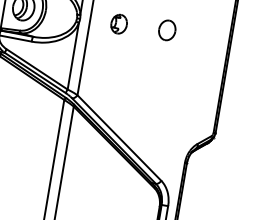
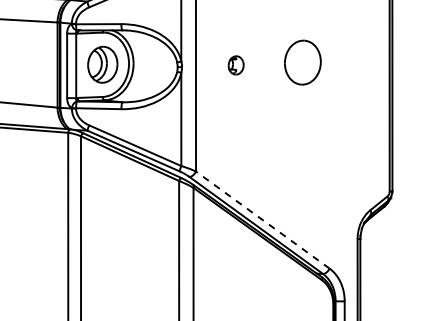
part: (118, 24) -> (235, 65), size x0.7
part: (167, 30) -> (303, 62), size x1.6
line: (119, 138) -> (262, 220), solid -> dashed

